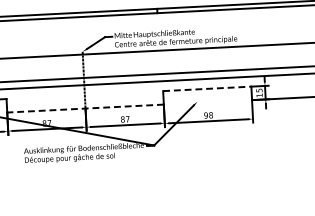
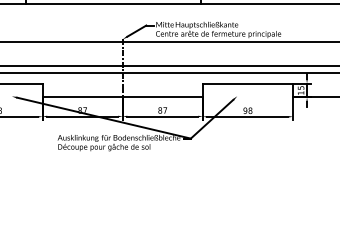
line: (207, 88) -> (248, 83), dashed -> solid
line: (85, 108) -> (122, 97), dashed -> solid

